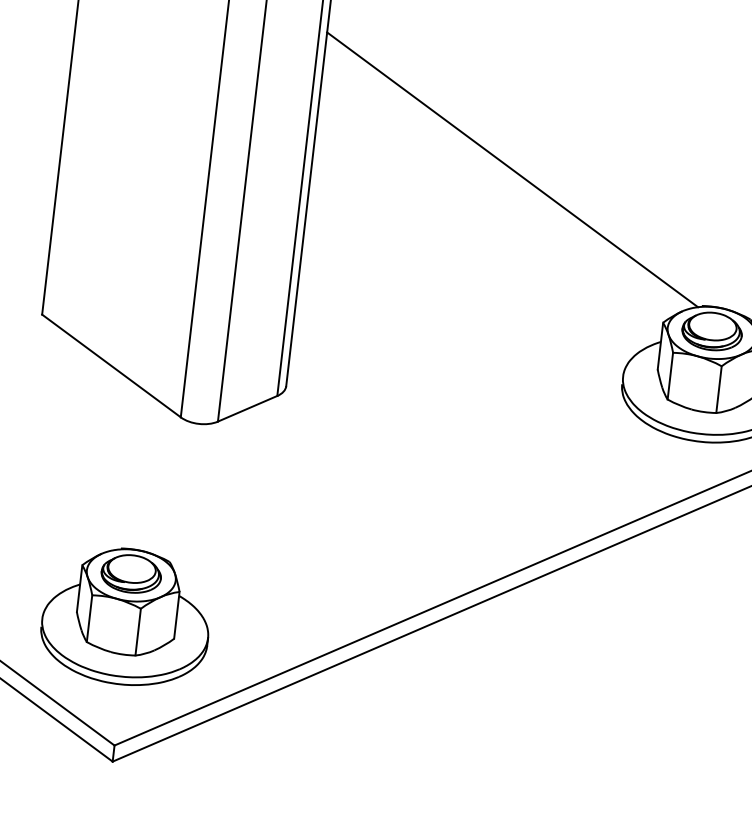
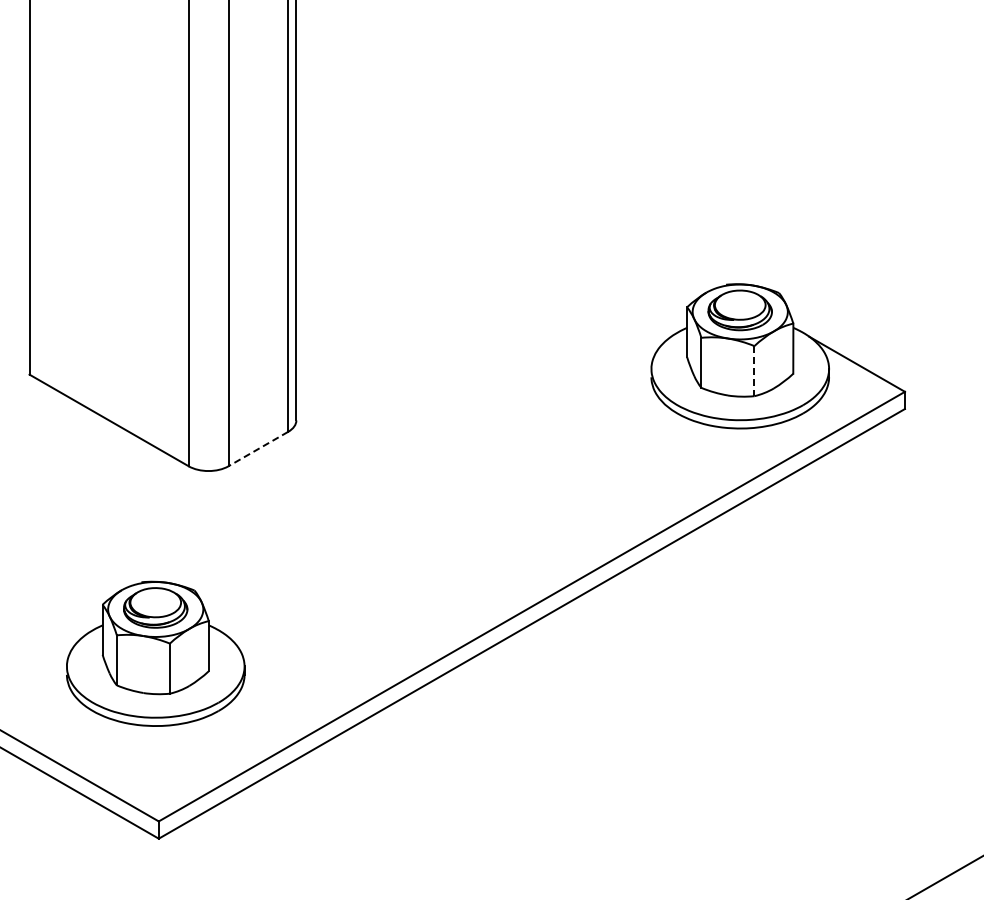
line: (512, 169) -> (509, 163), removed
line: (719, 389) -> (754, 371), solid -> dashed
line: (246, 409) -> (257, 449), solid -> dashed
part: (126, 616) -> (155, 653), moved

